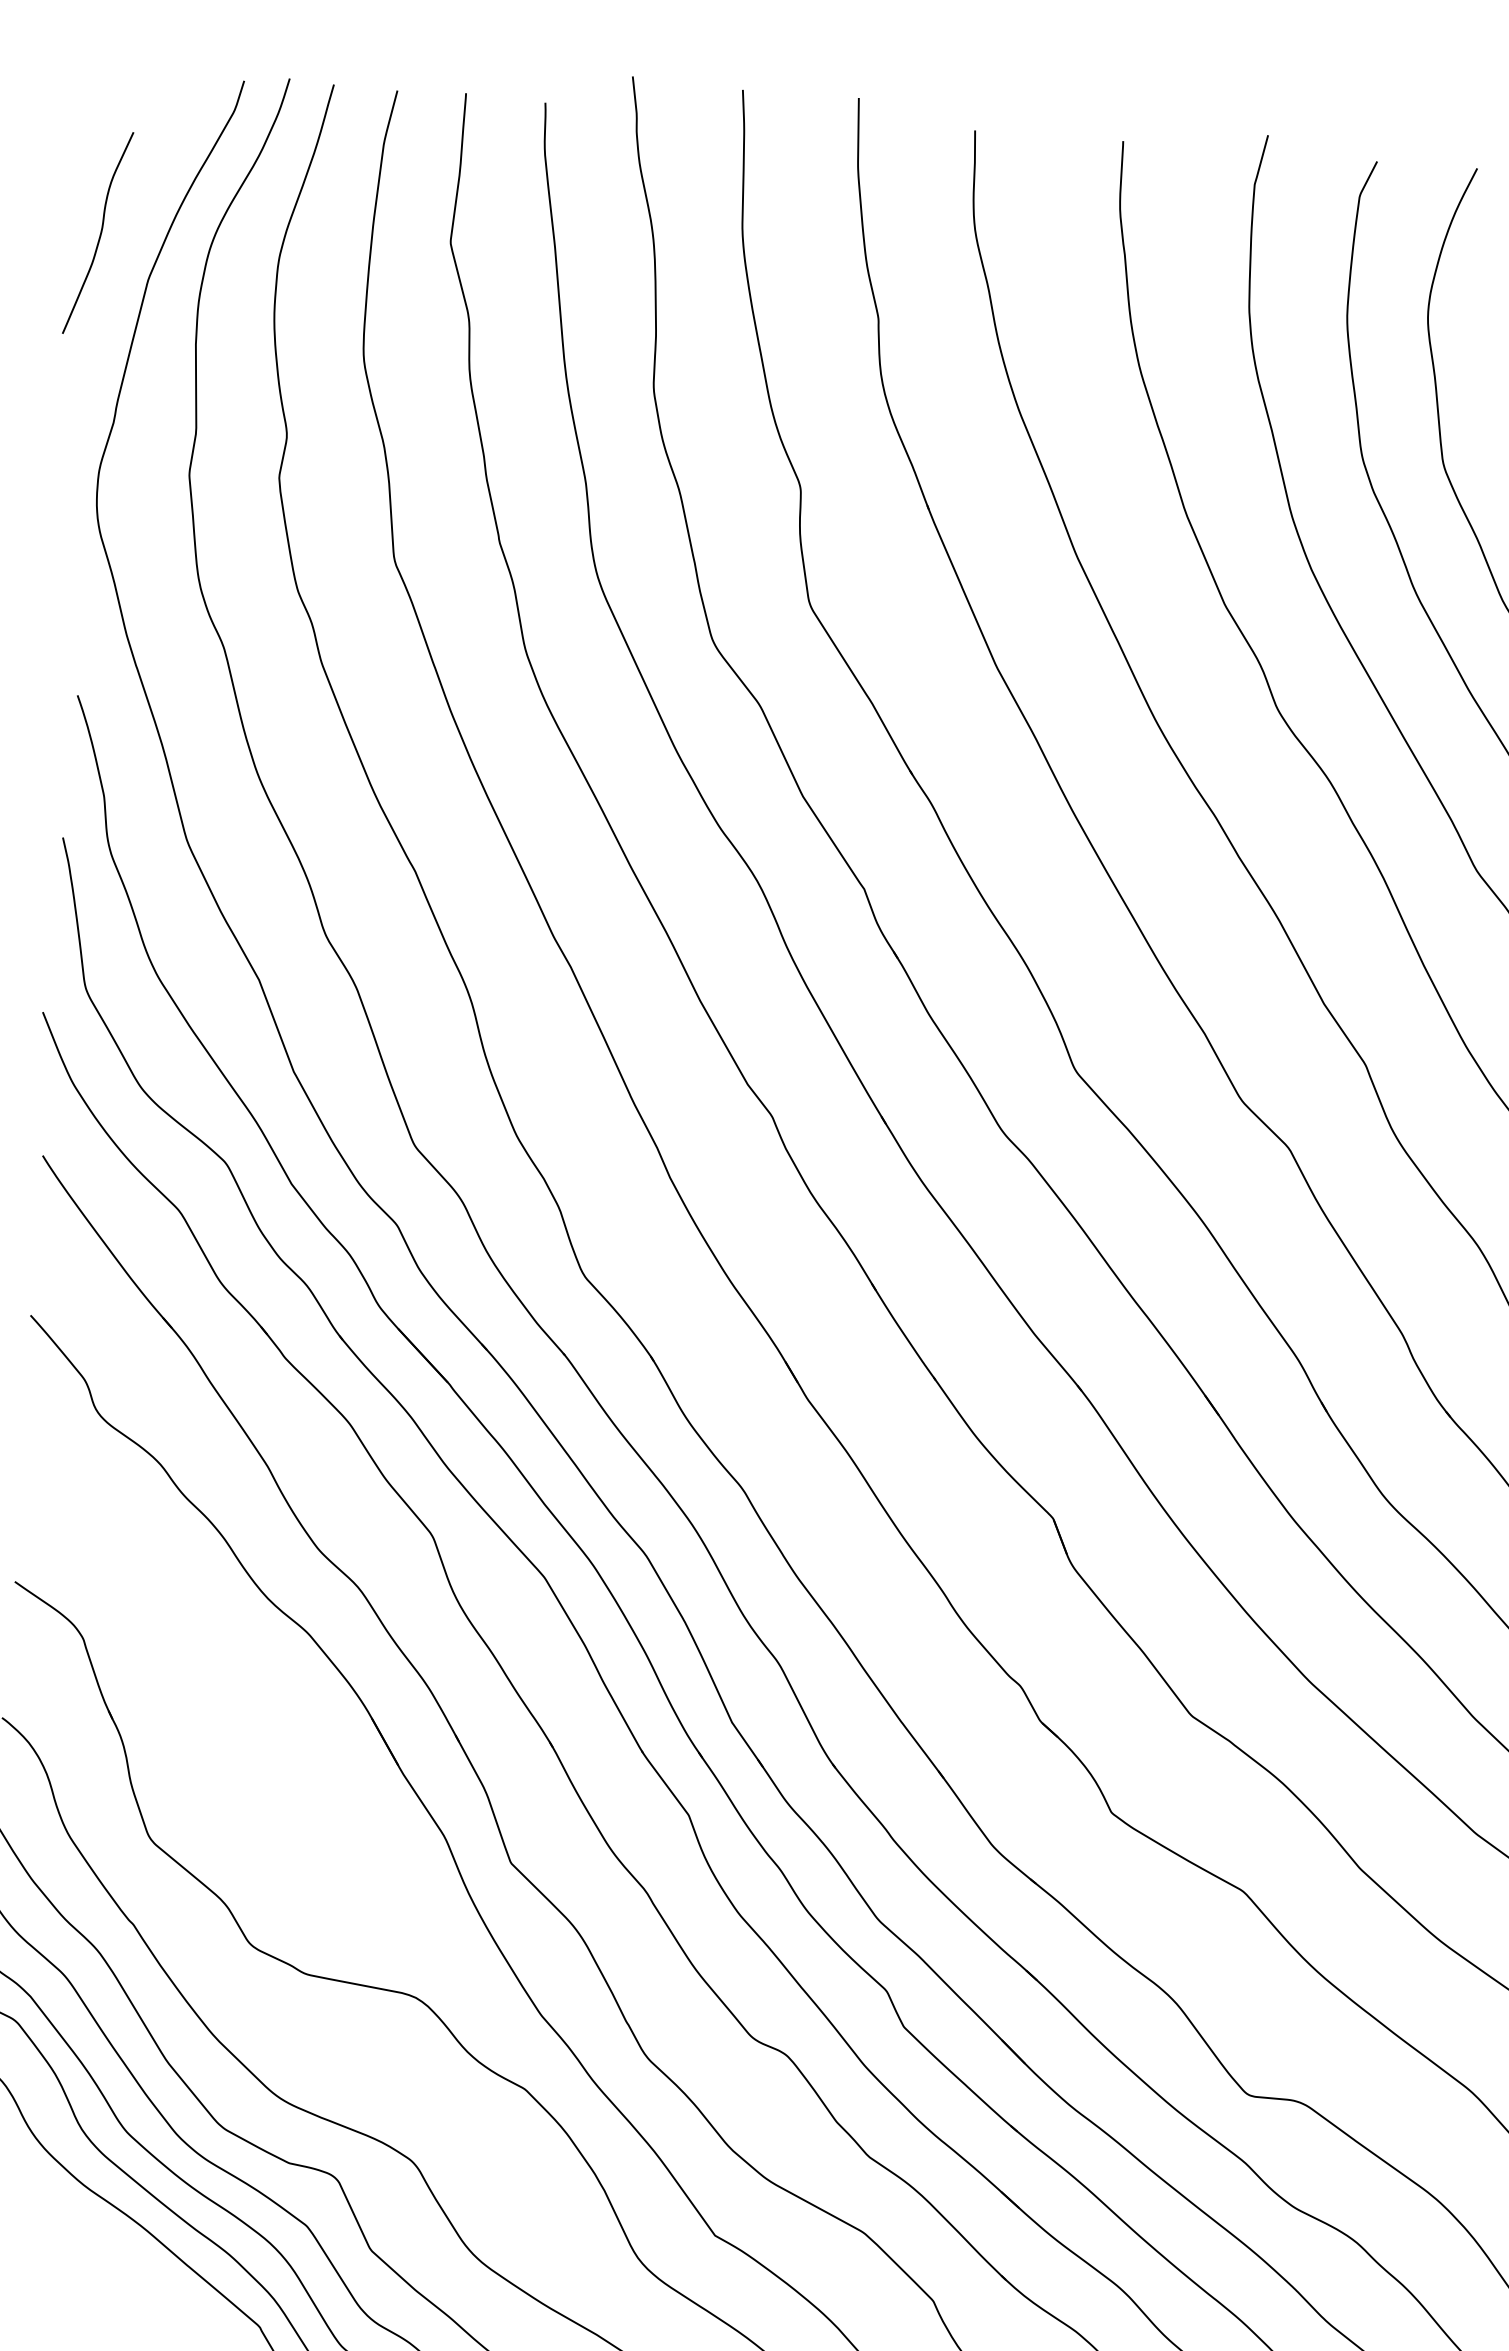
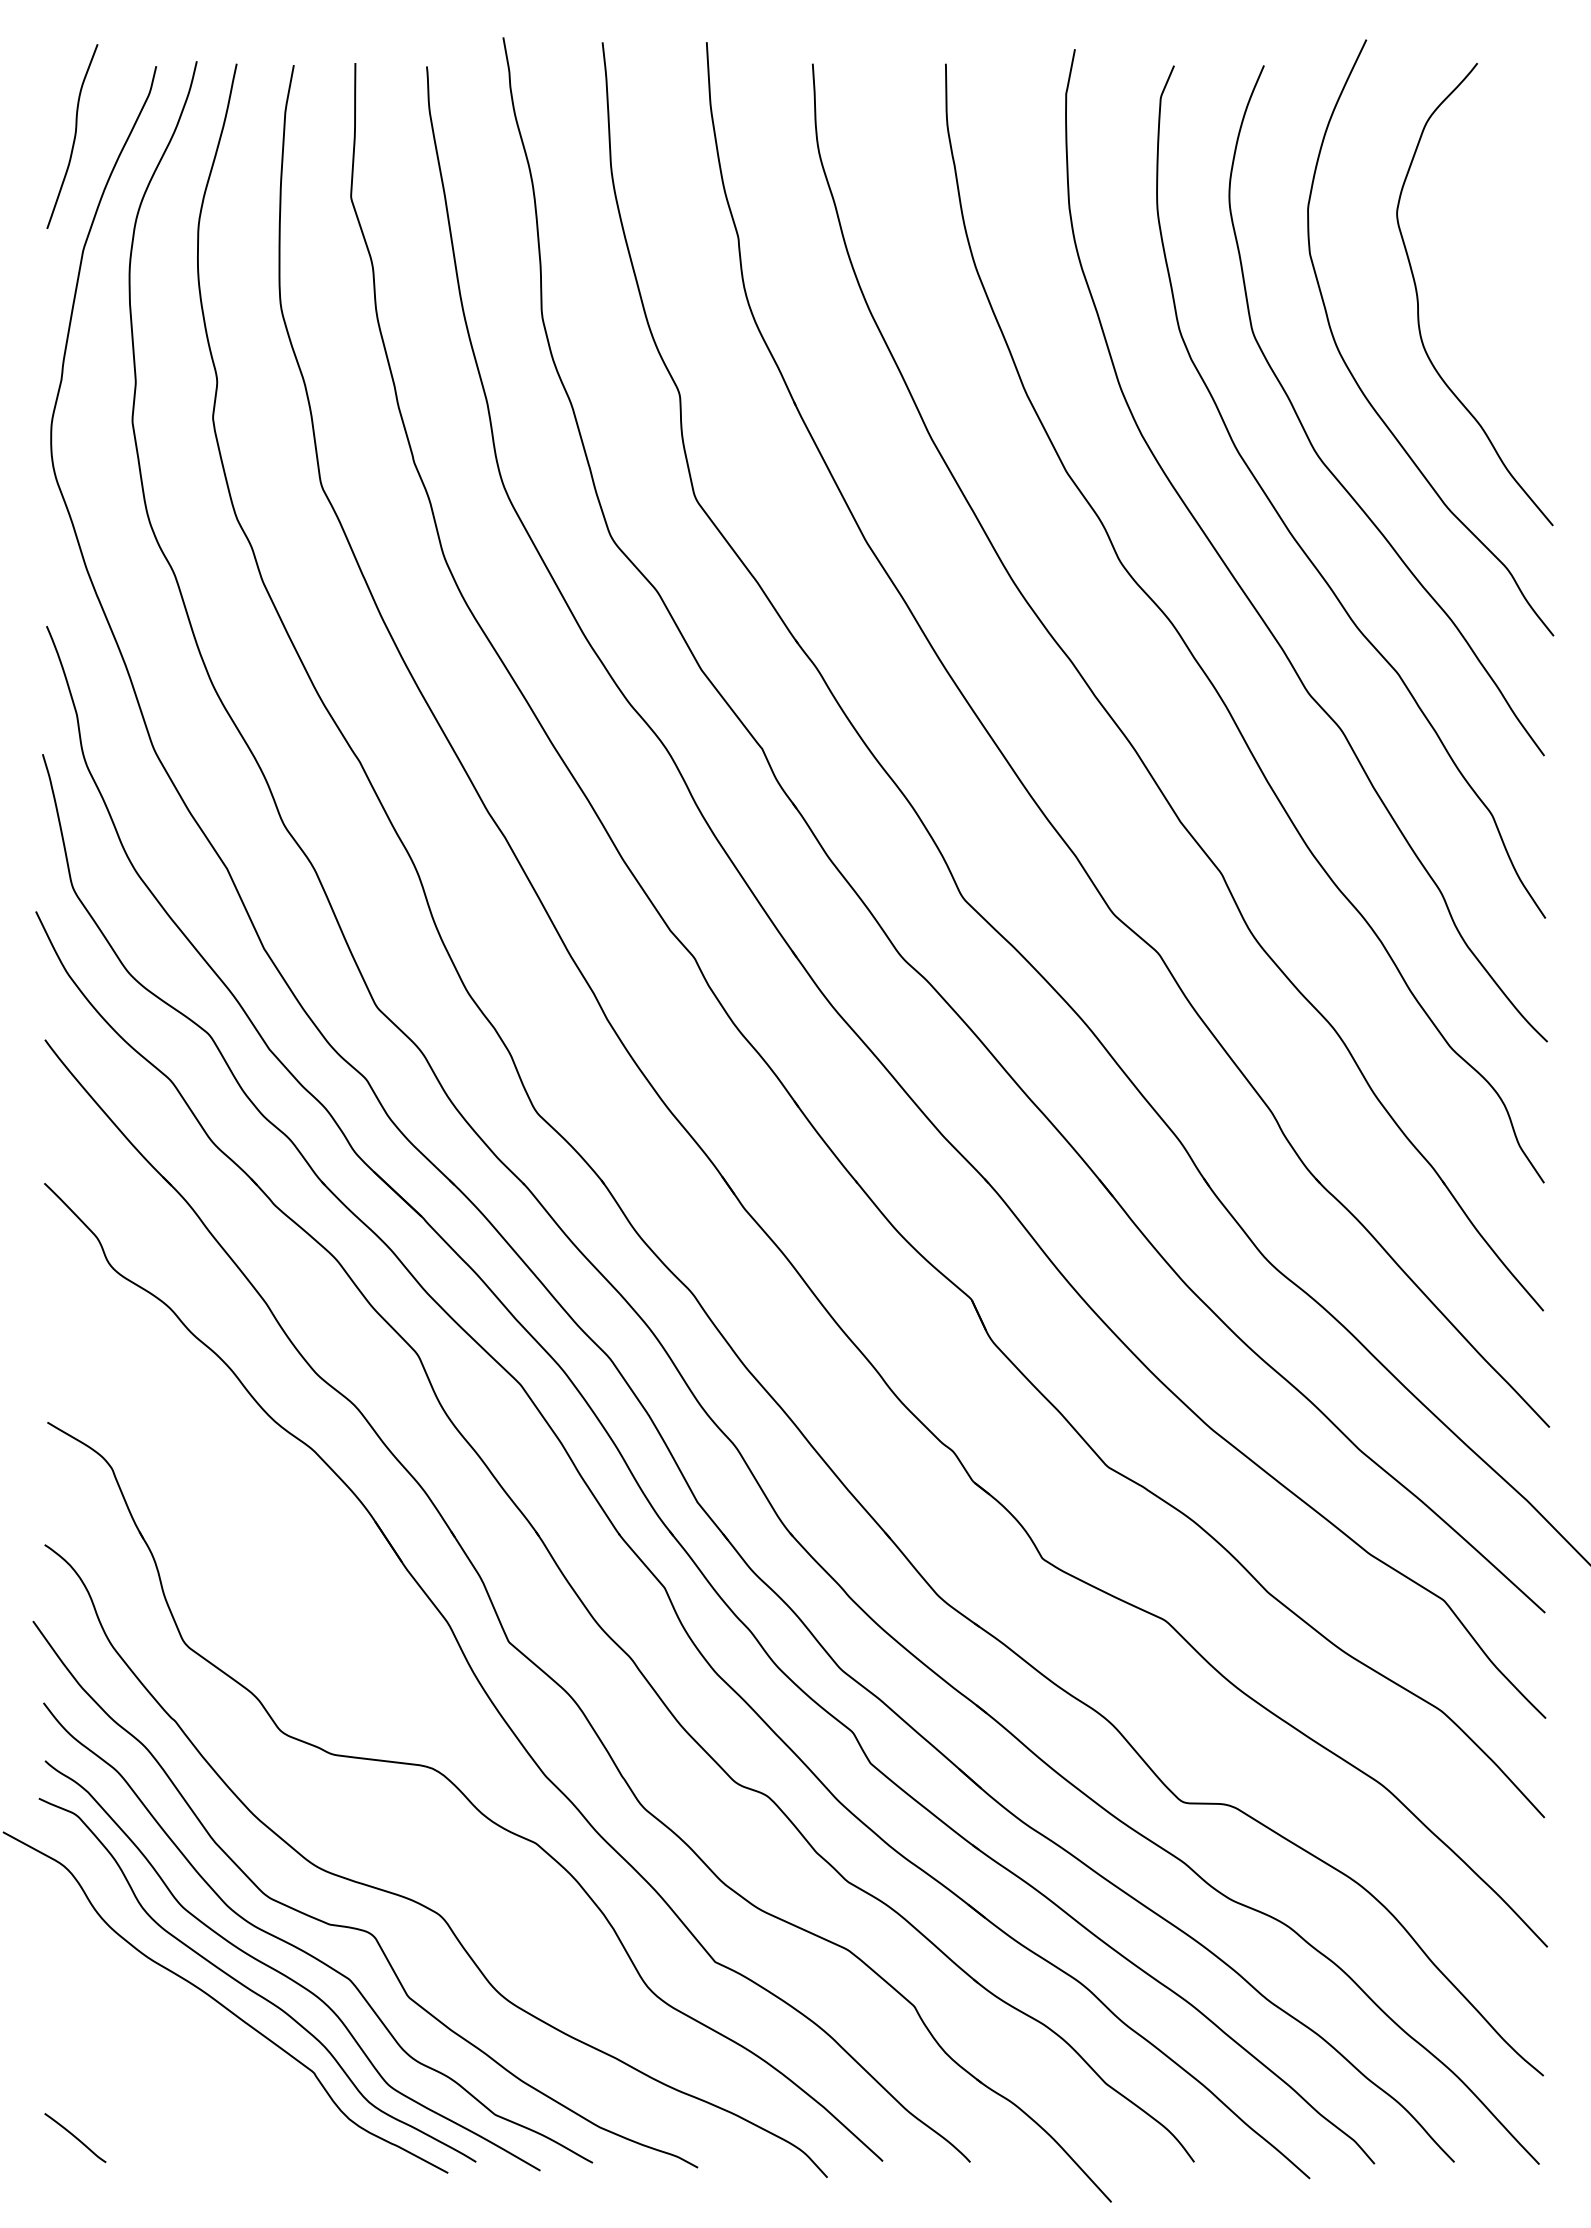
curve: (100, 233) -> (74, 136), moved

